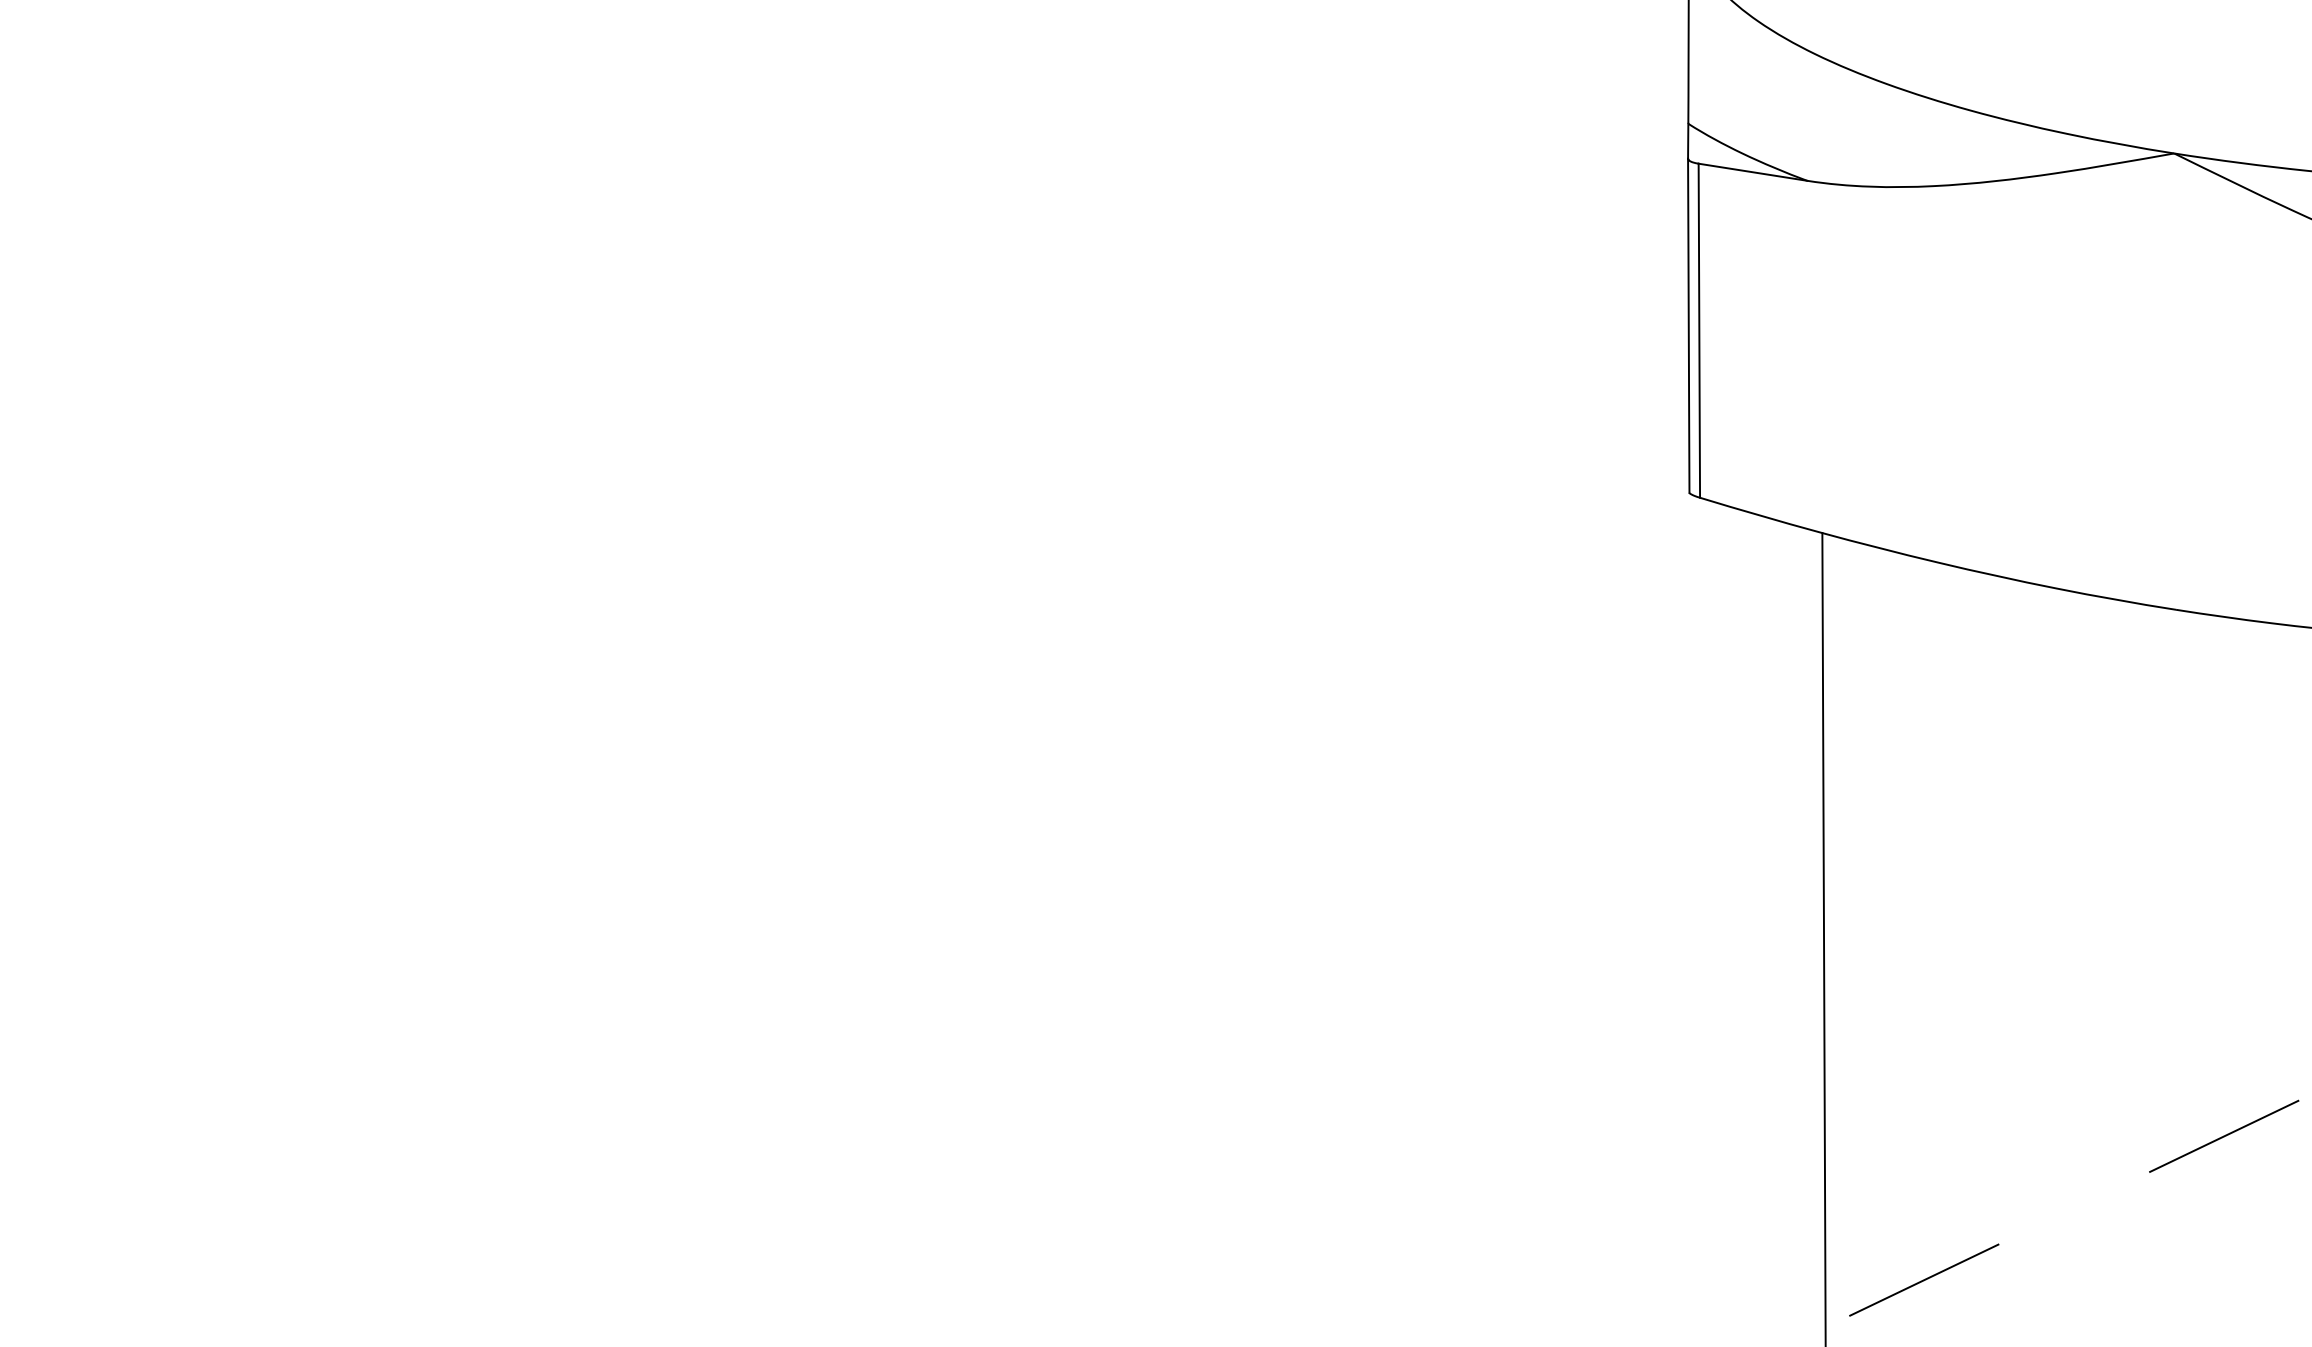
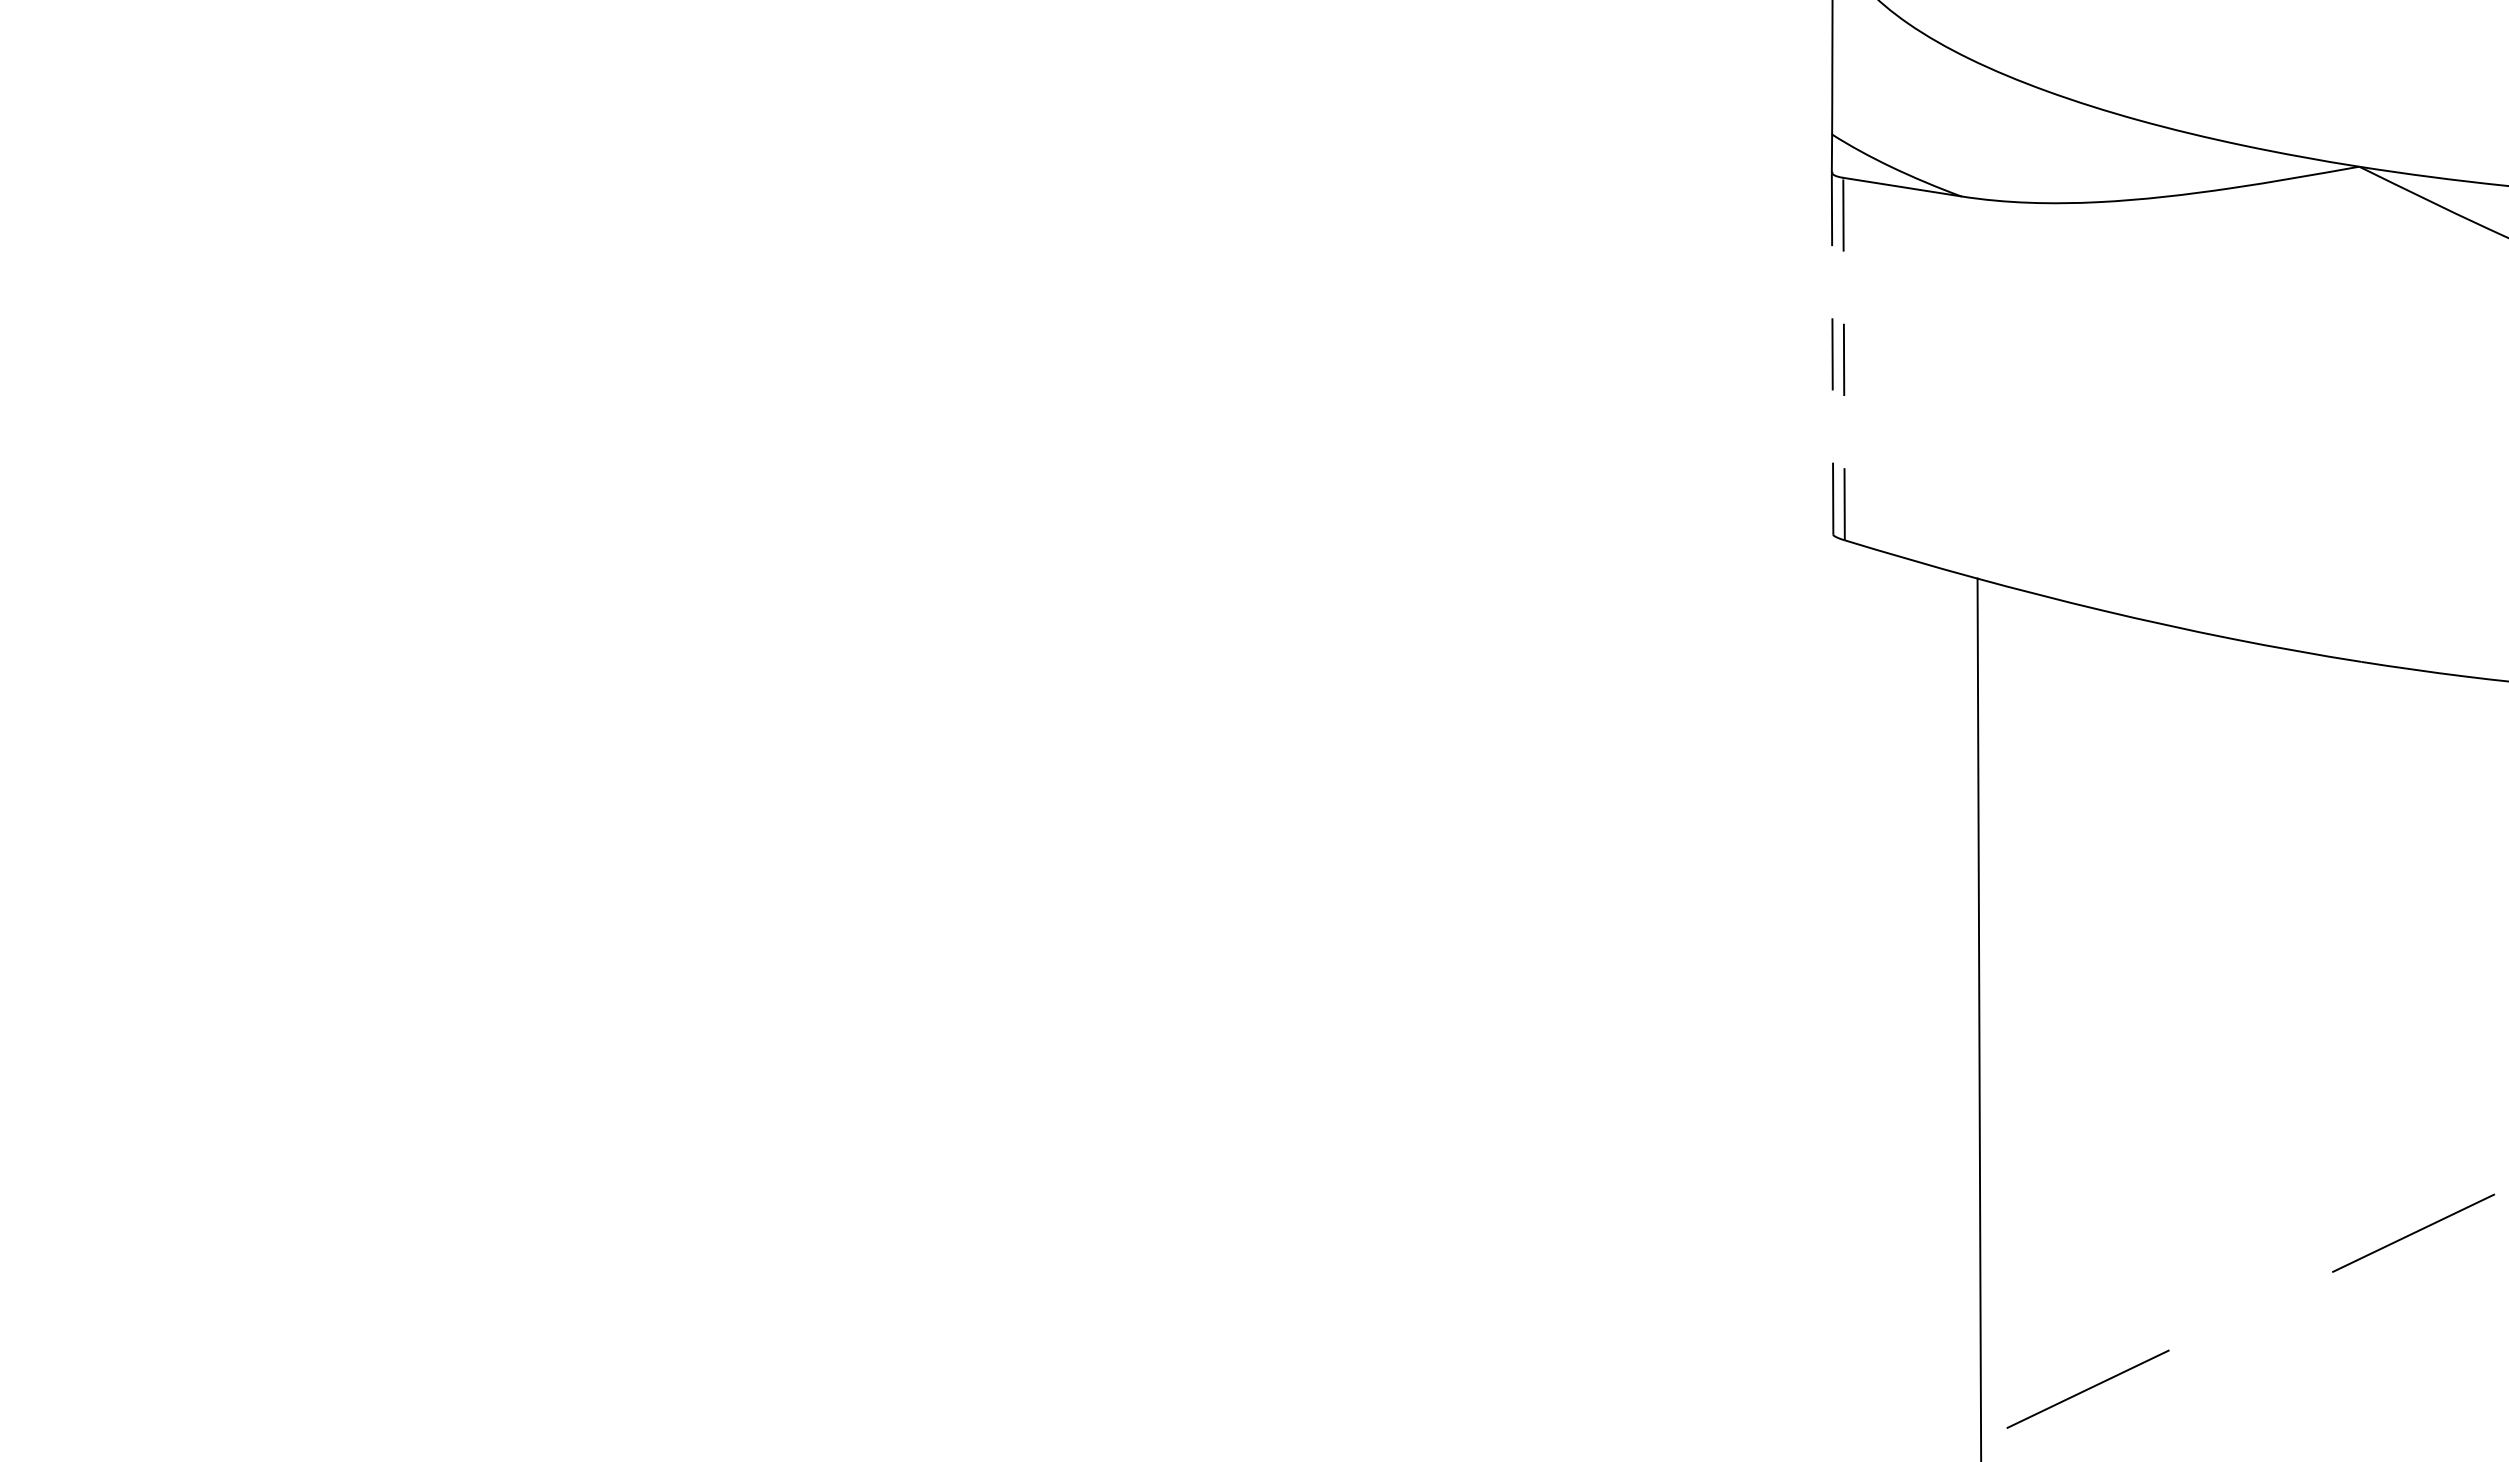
line: (1688, 325) -> (1832, 353), solid -> dashed
line: (1699, 330) -> (1844, 358), solid -> dashed

